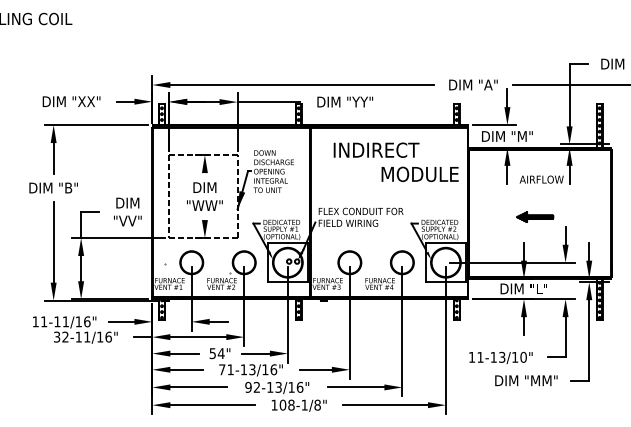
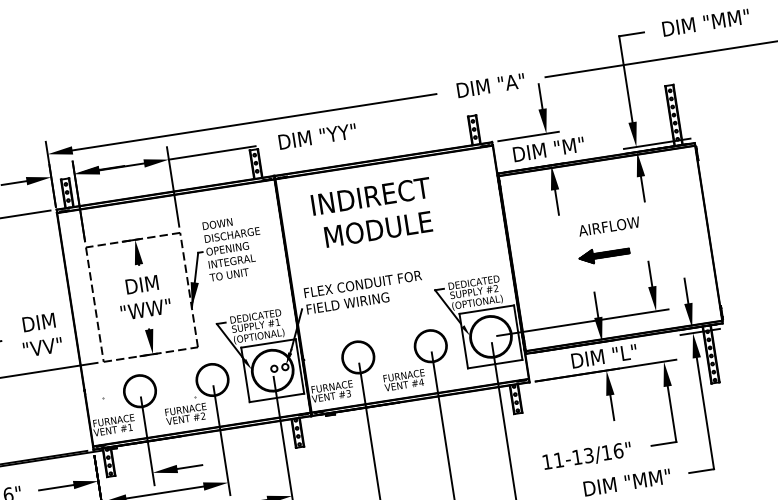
text: (419, 174) -> (377, 229), moved
text: (541, 179) -> (608, 226), moved
text: (523, 356) -> (618, 449), 11-13/10" -> 11-13/16"

